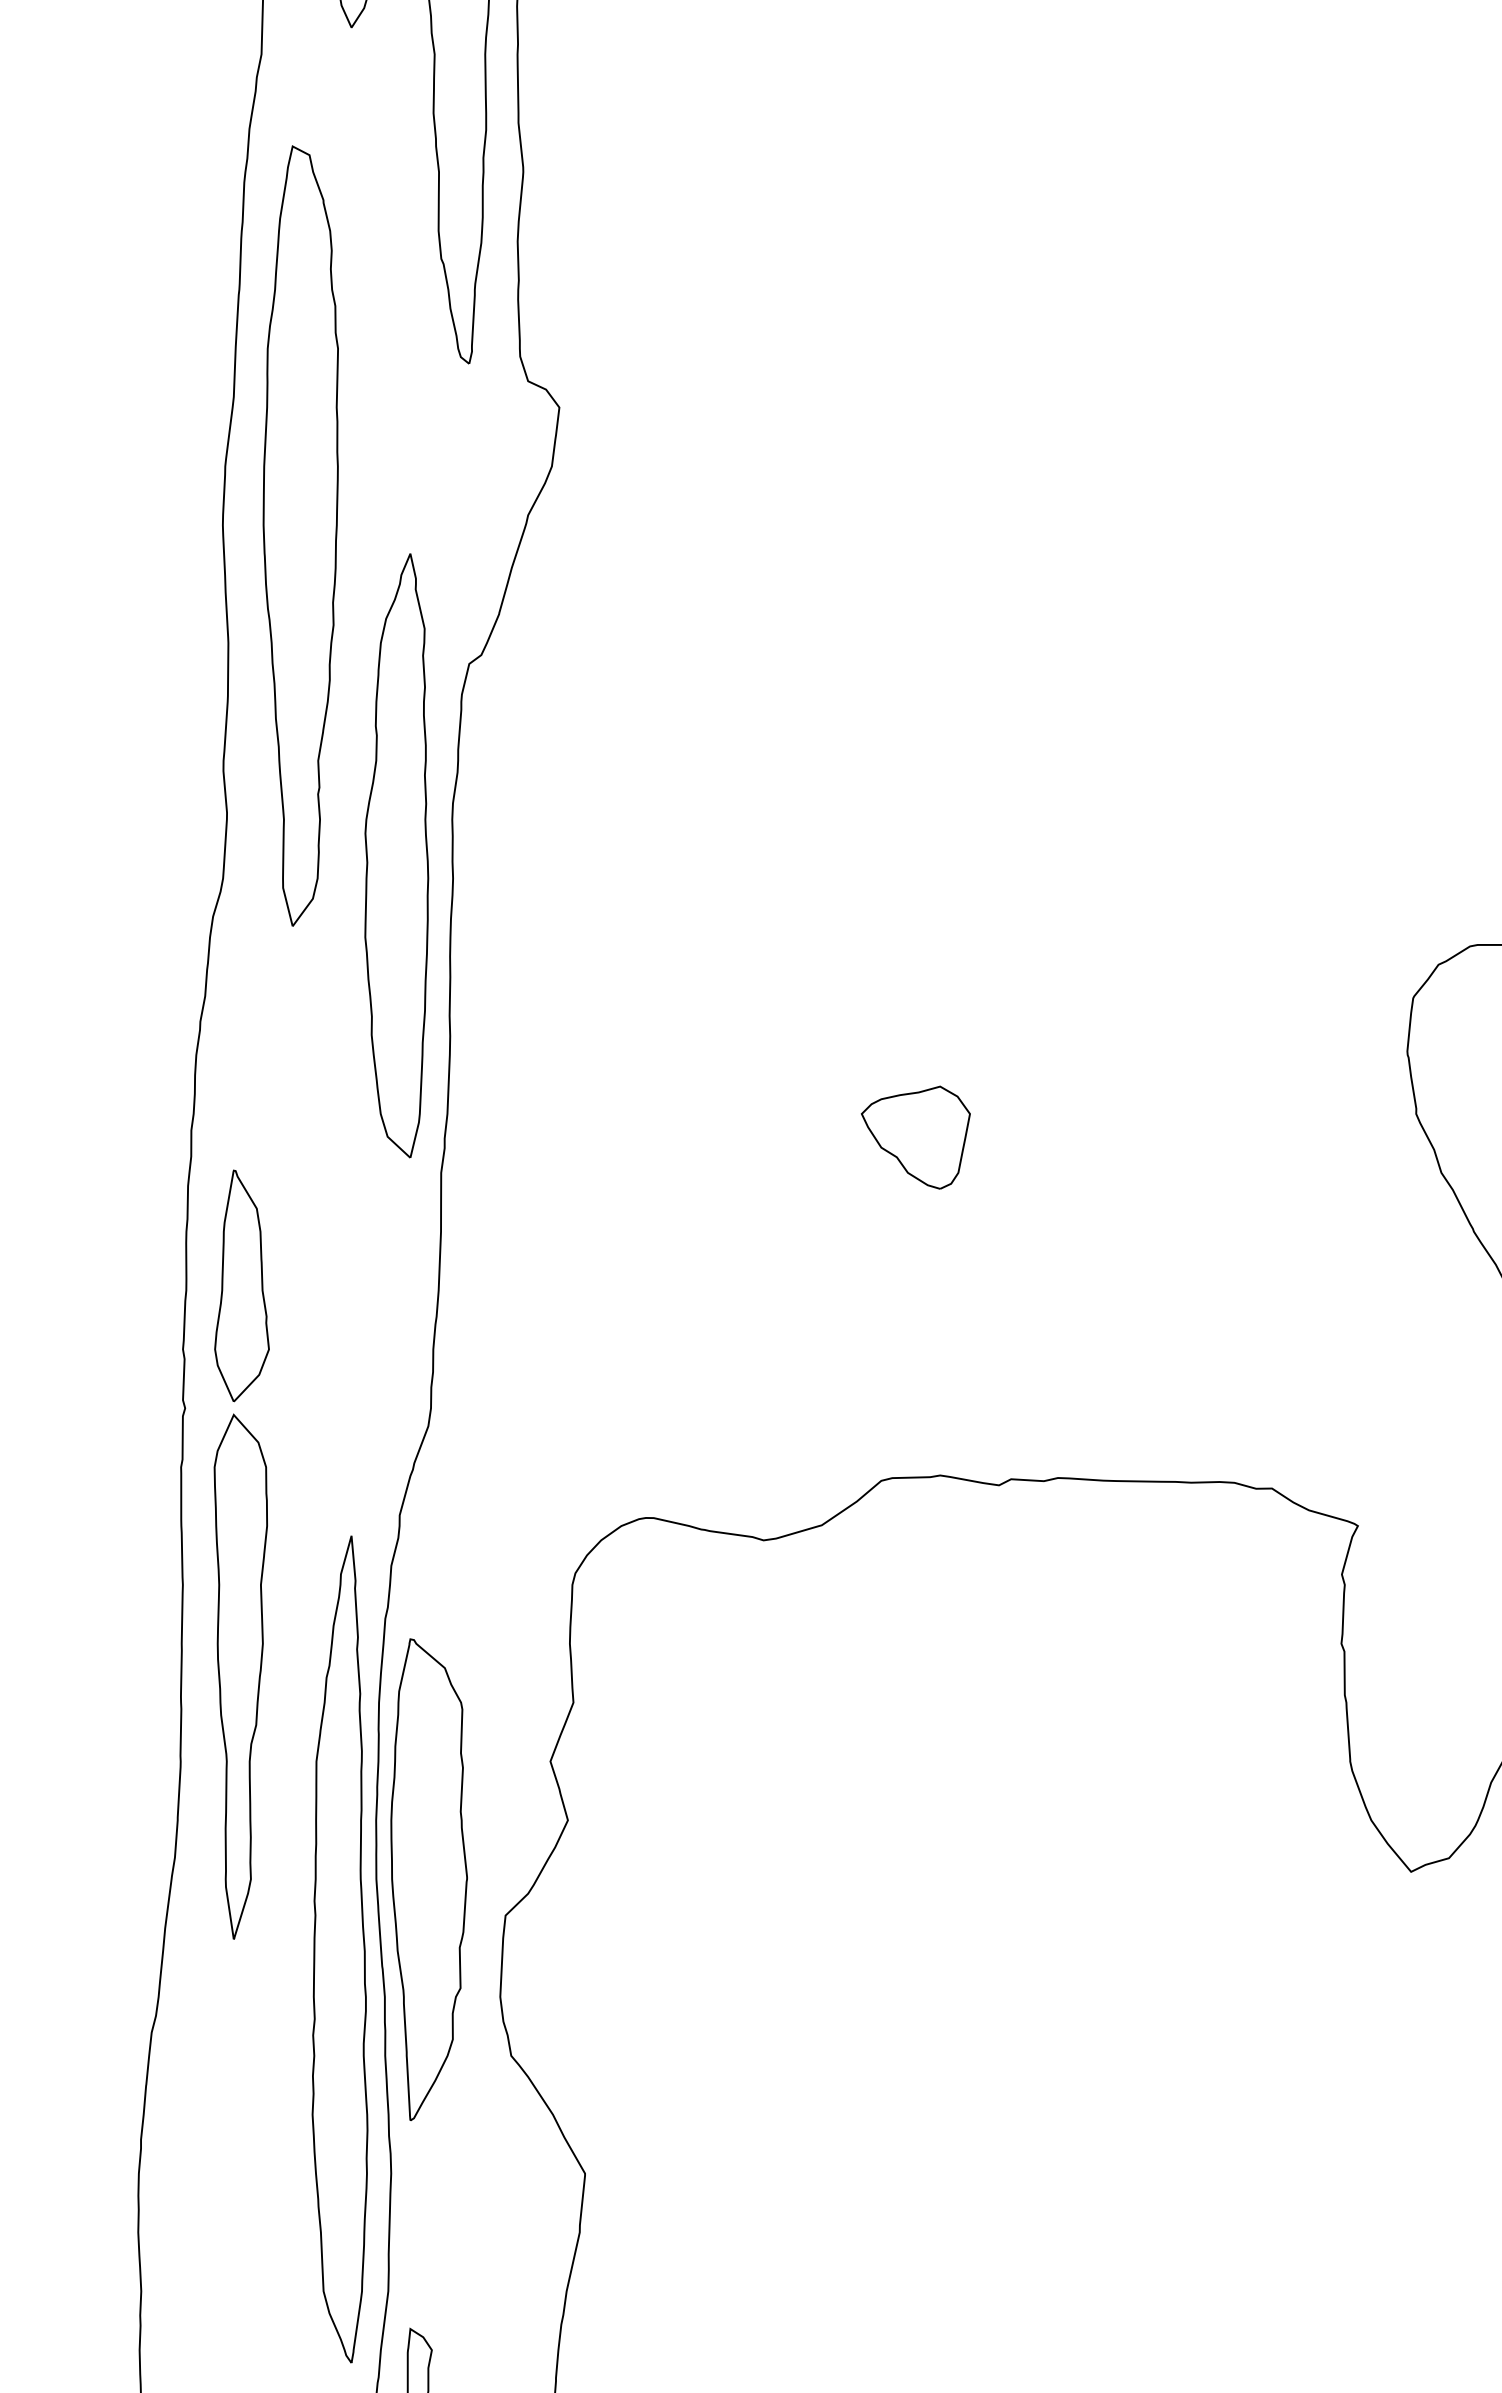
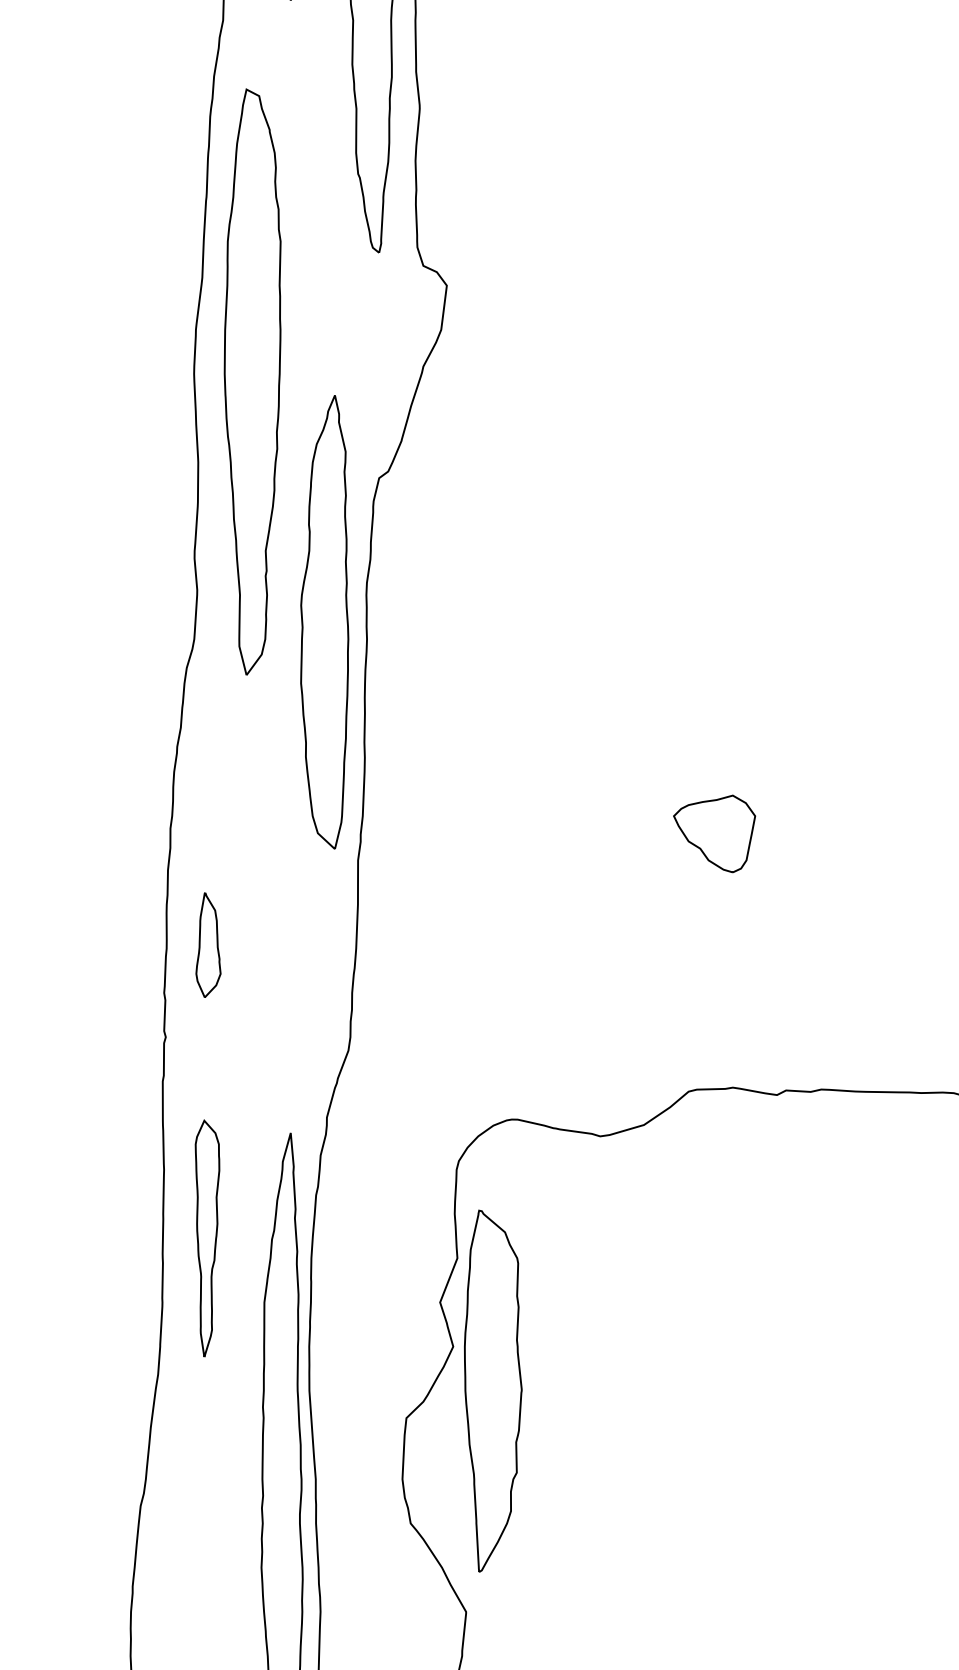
part: (241, 1285) -> (208, 944), size x0.6
part: (240, 1676) -> (207, 1238), size x0.6
part: (428, 1879) -> (492, 1391), moved

